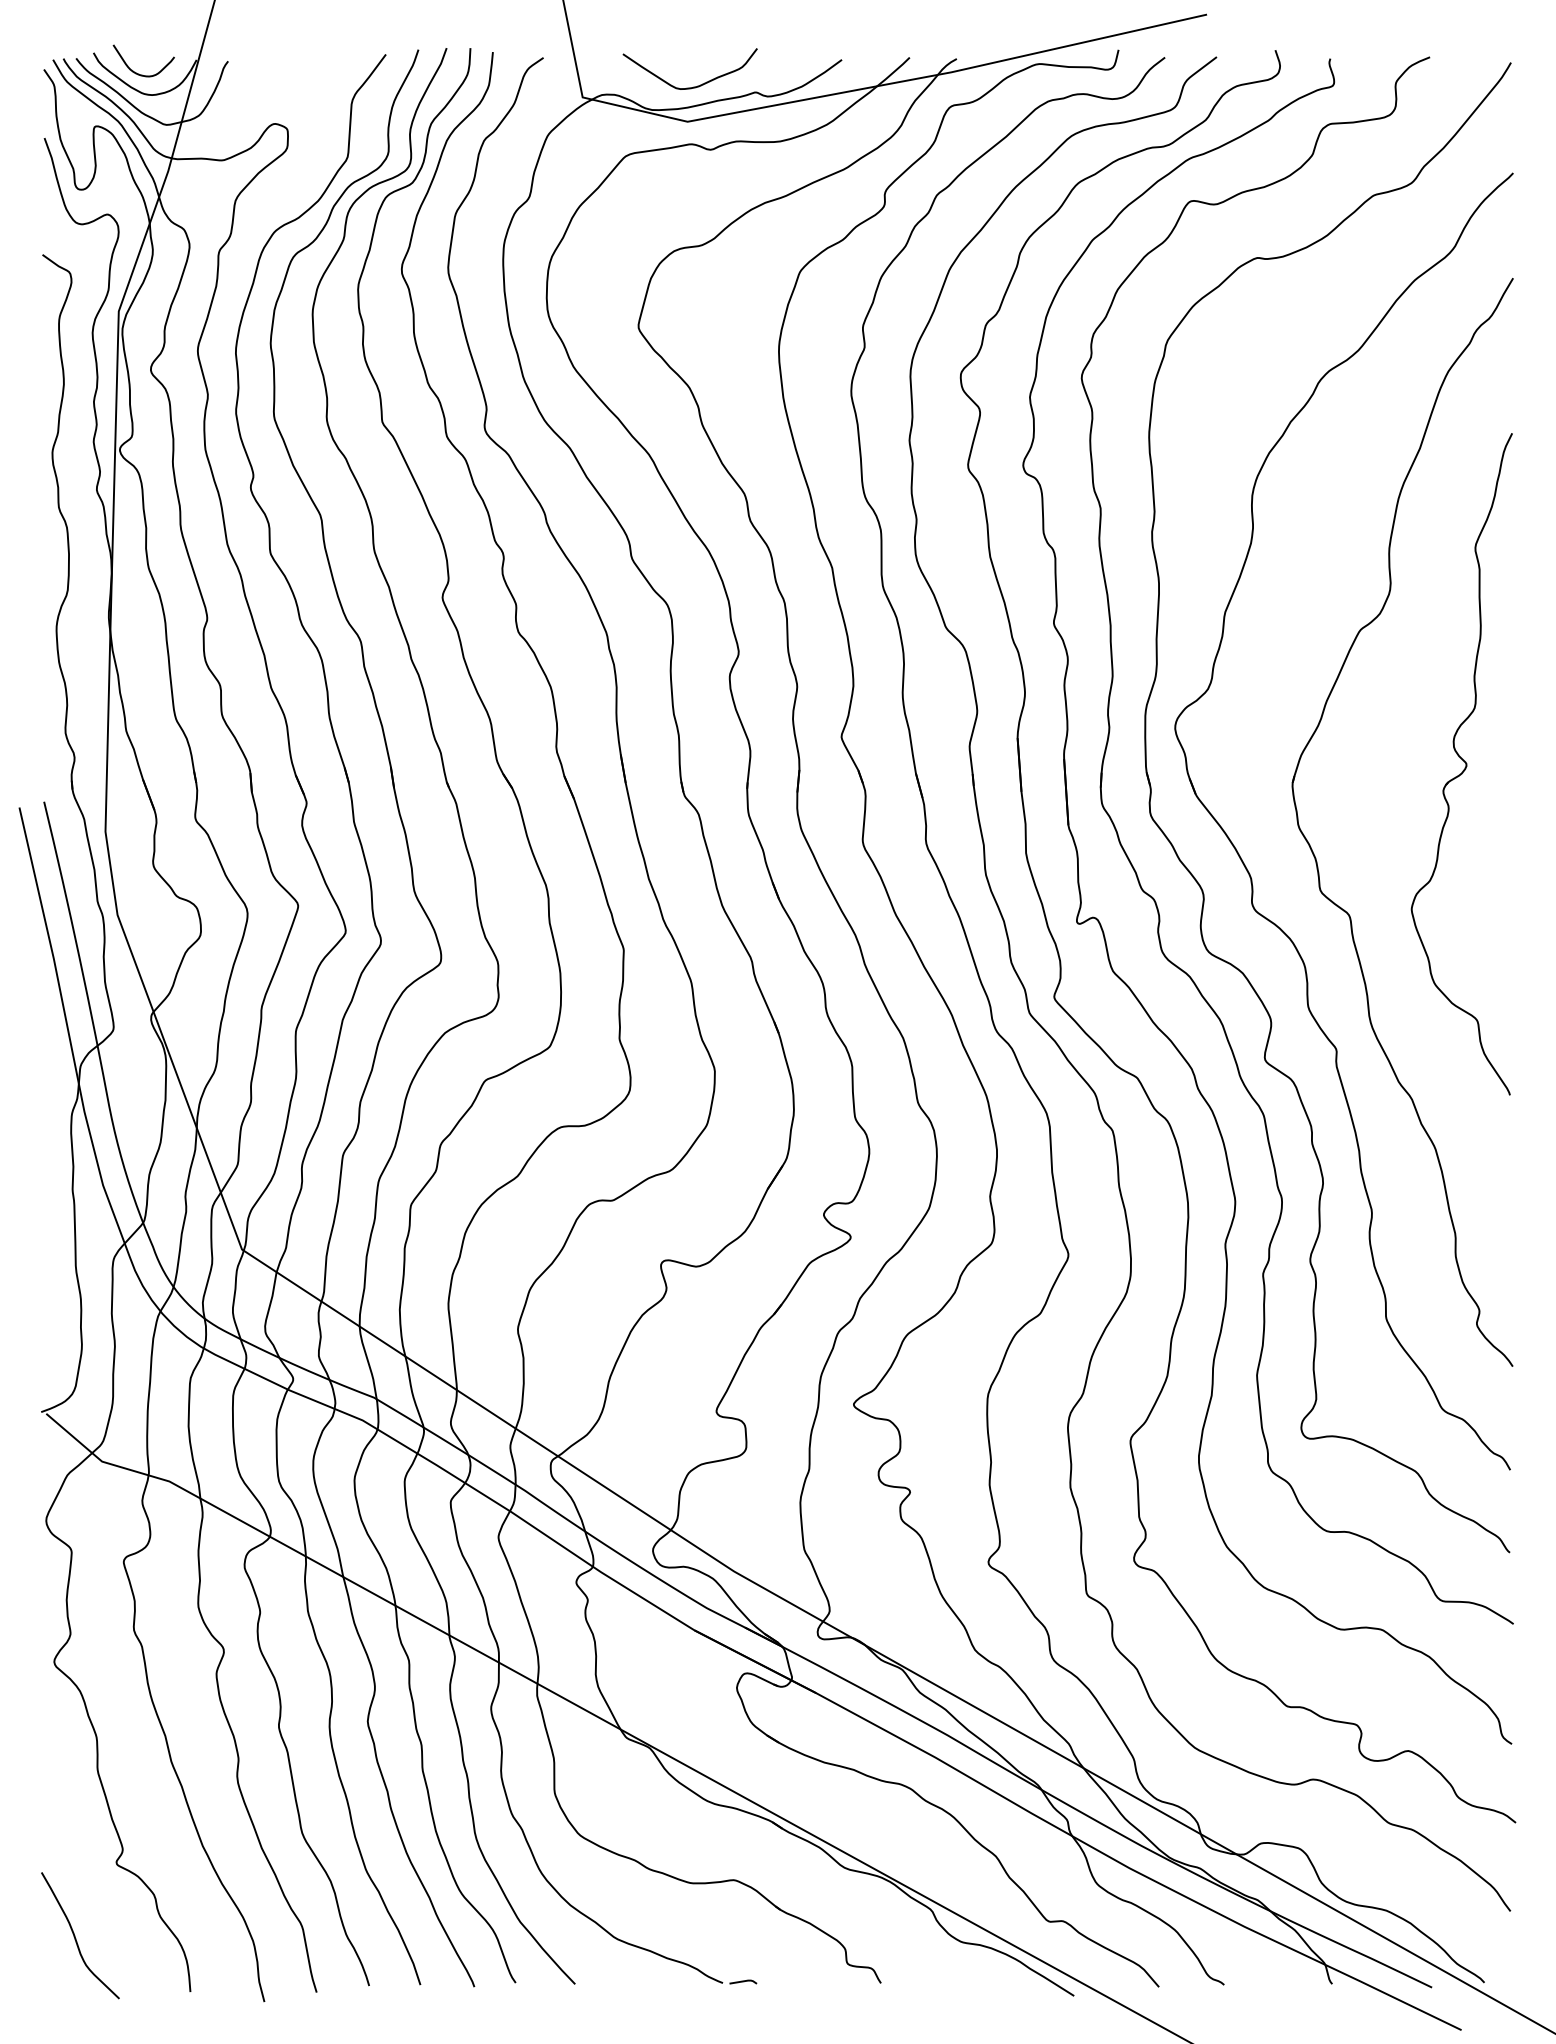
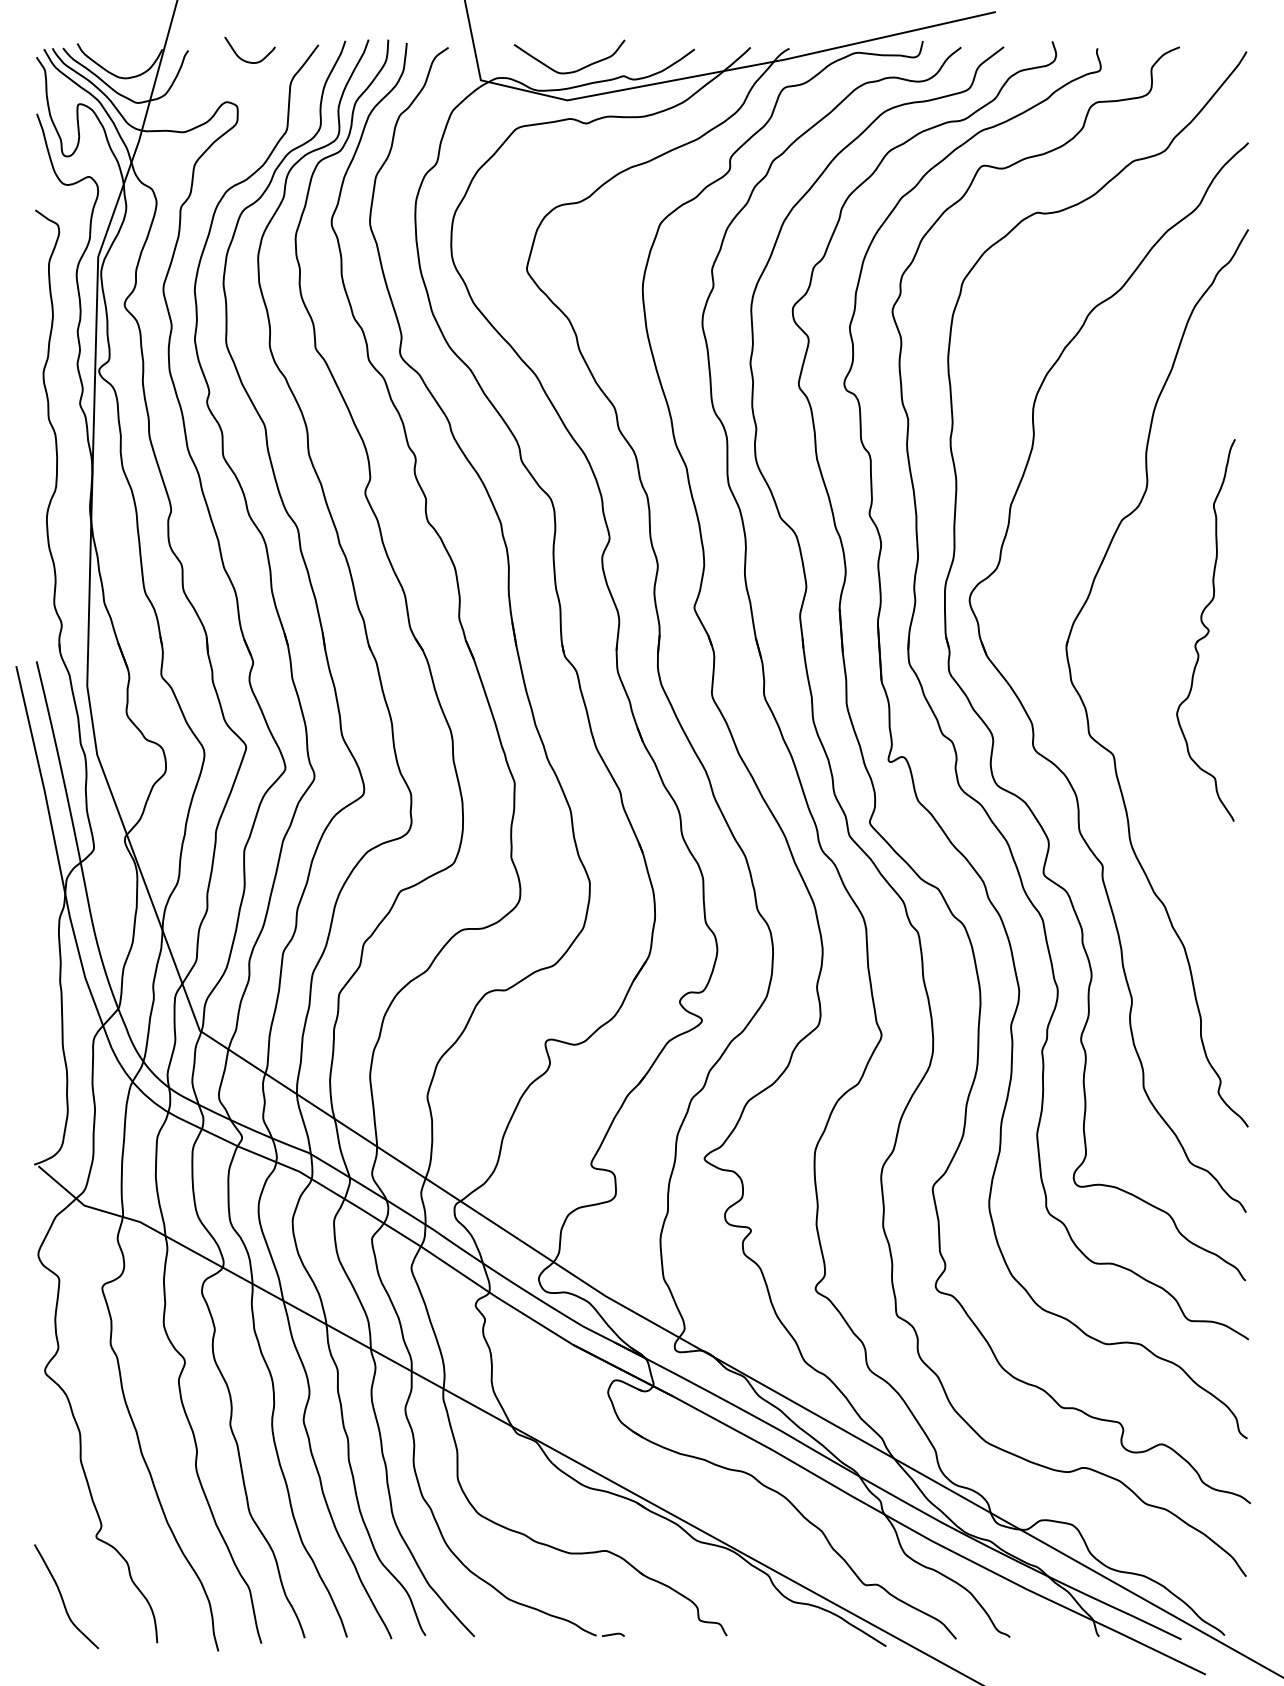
curve: (139, 73) -> (246, 60), moved
part: (1461, 764) -> (1205, 630), size x0.7

